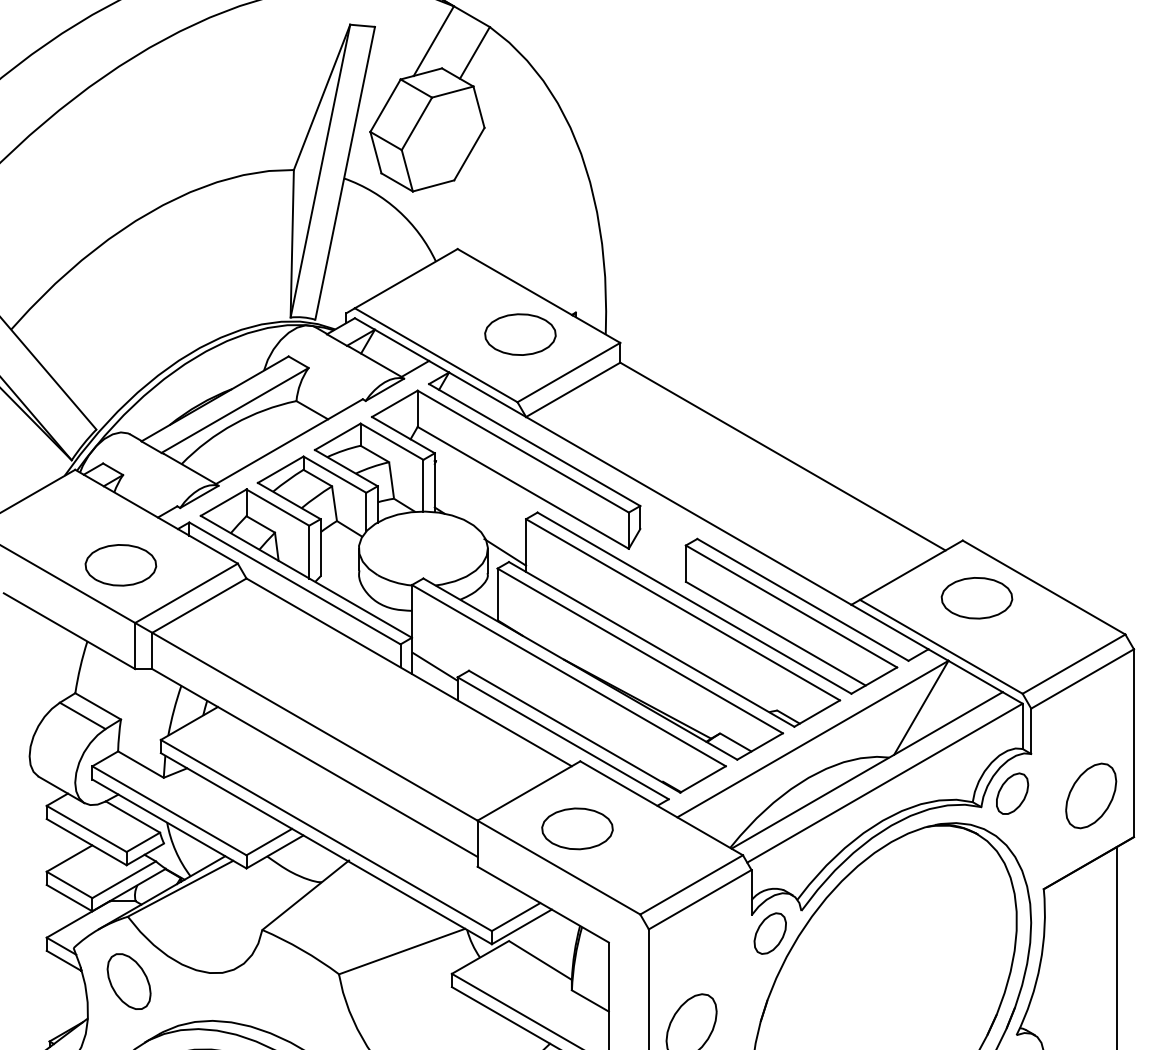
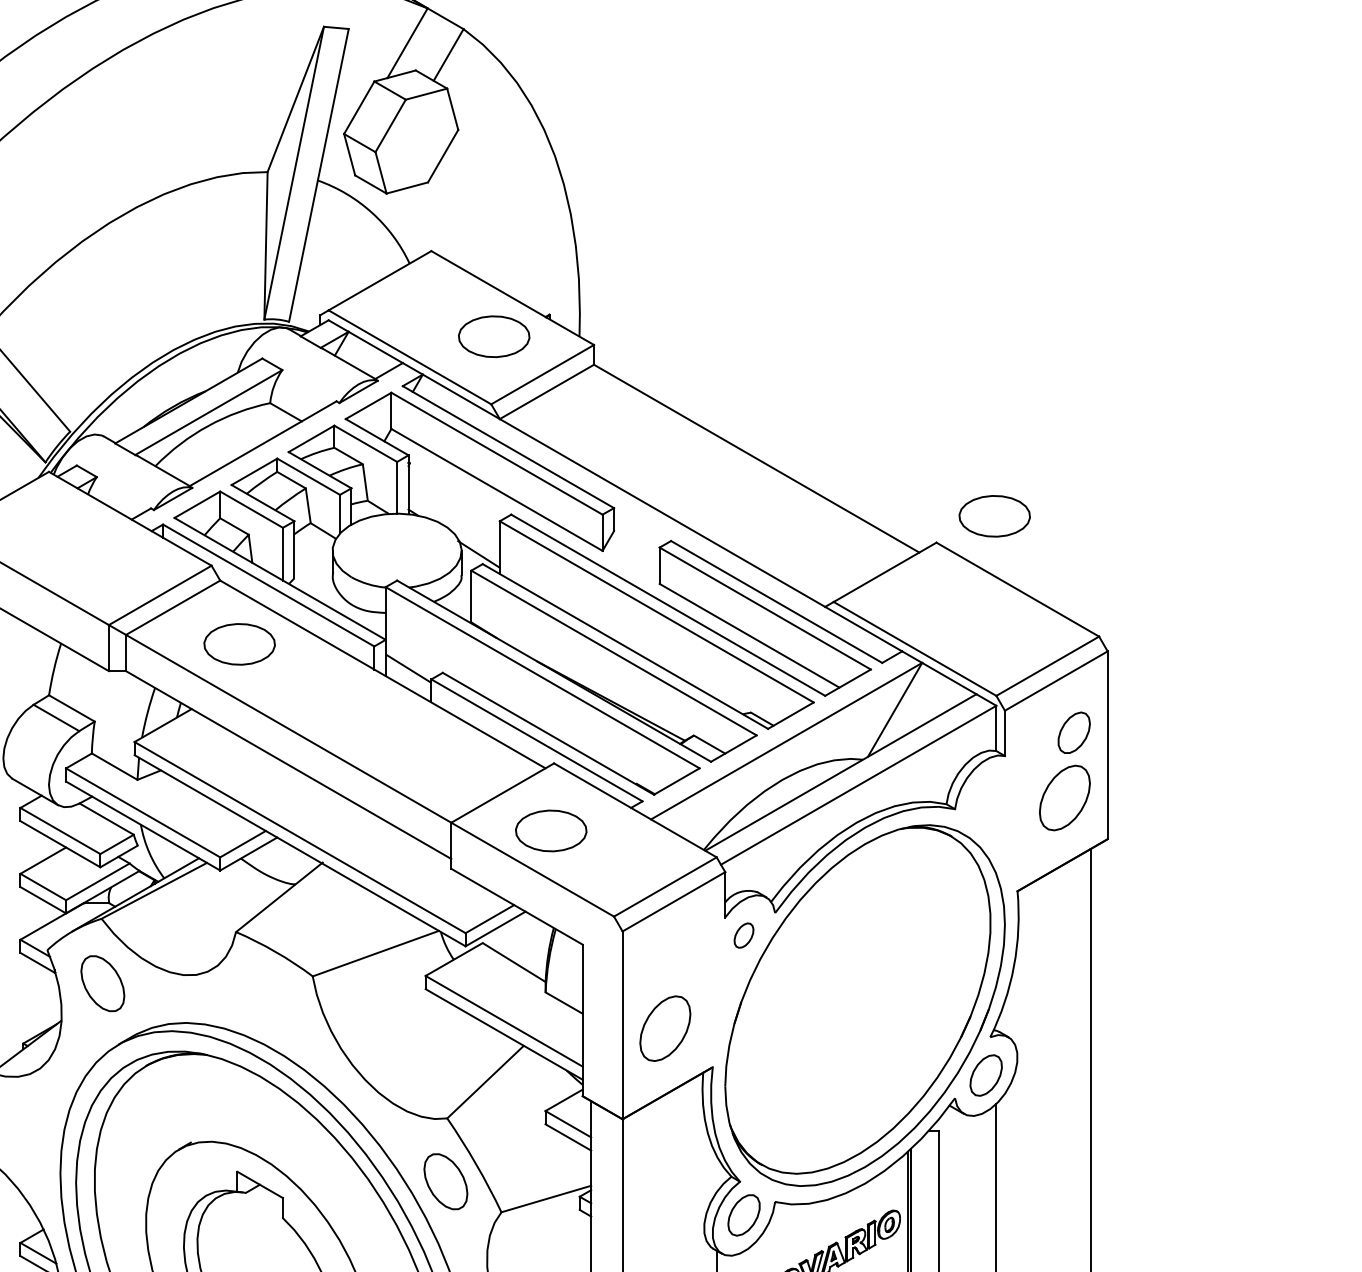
part: (120, 565) -> (239, 644), moved
part: (976, 598) -> (994, 516), moved
part: (1011, 793) -> (1073, 732), moved
part: (769, 933) -> (743, 935), size x0.6

